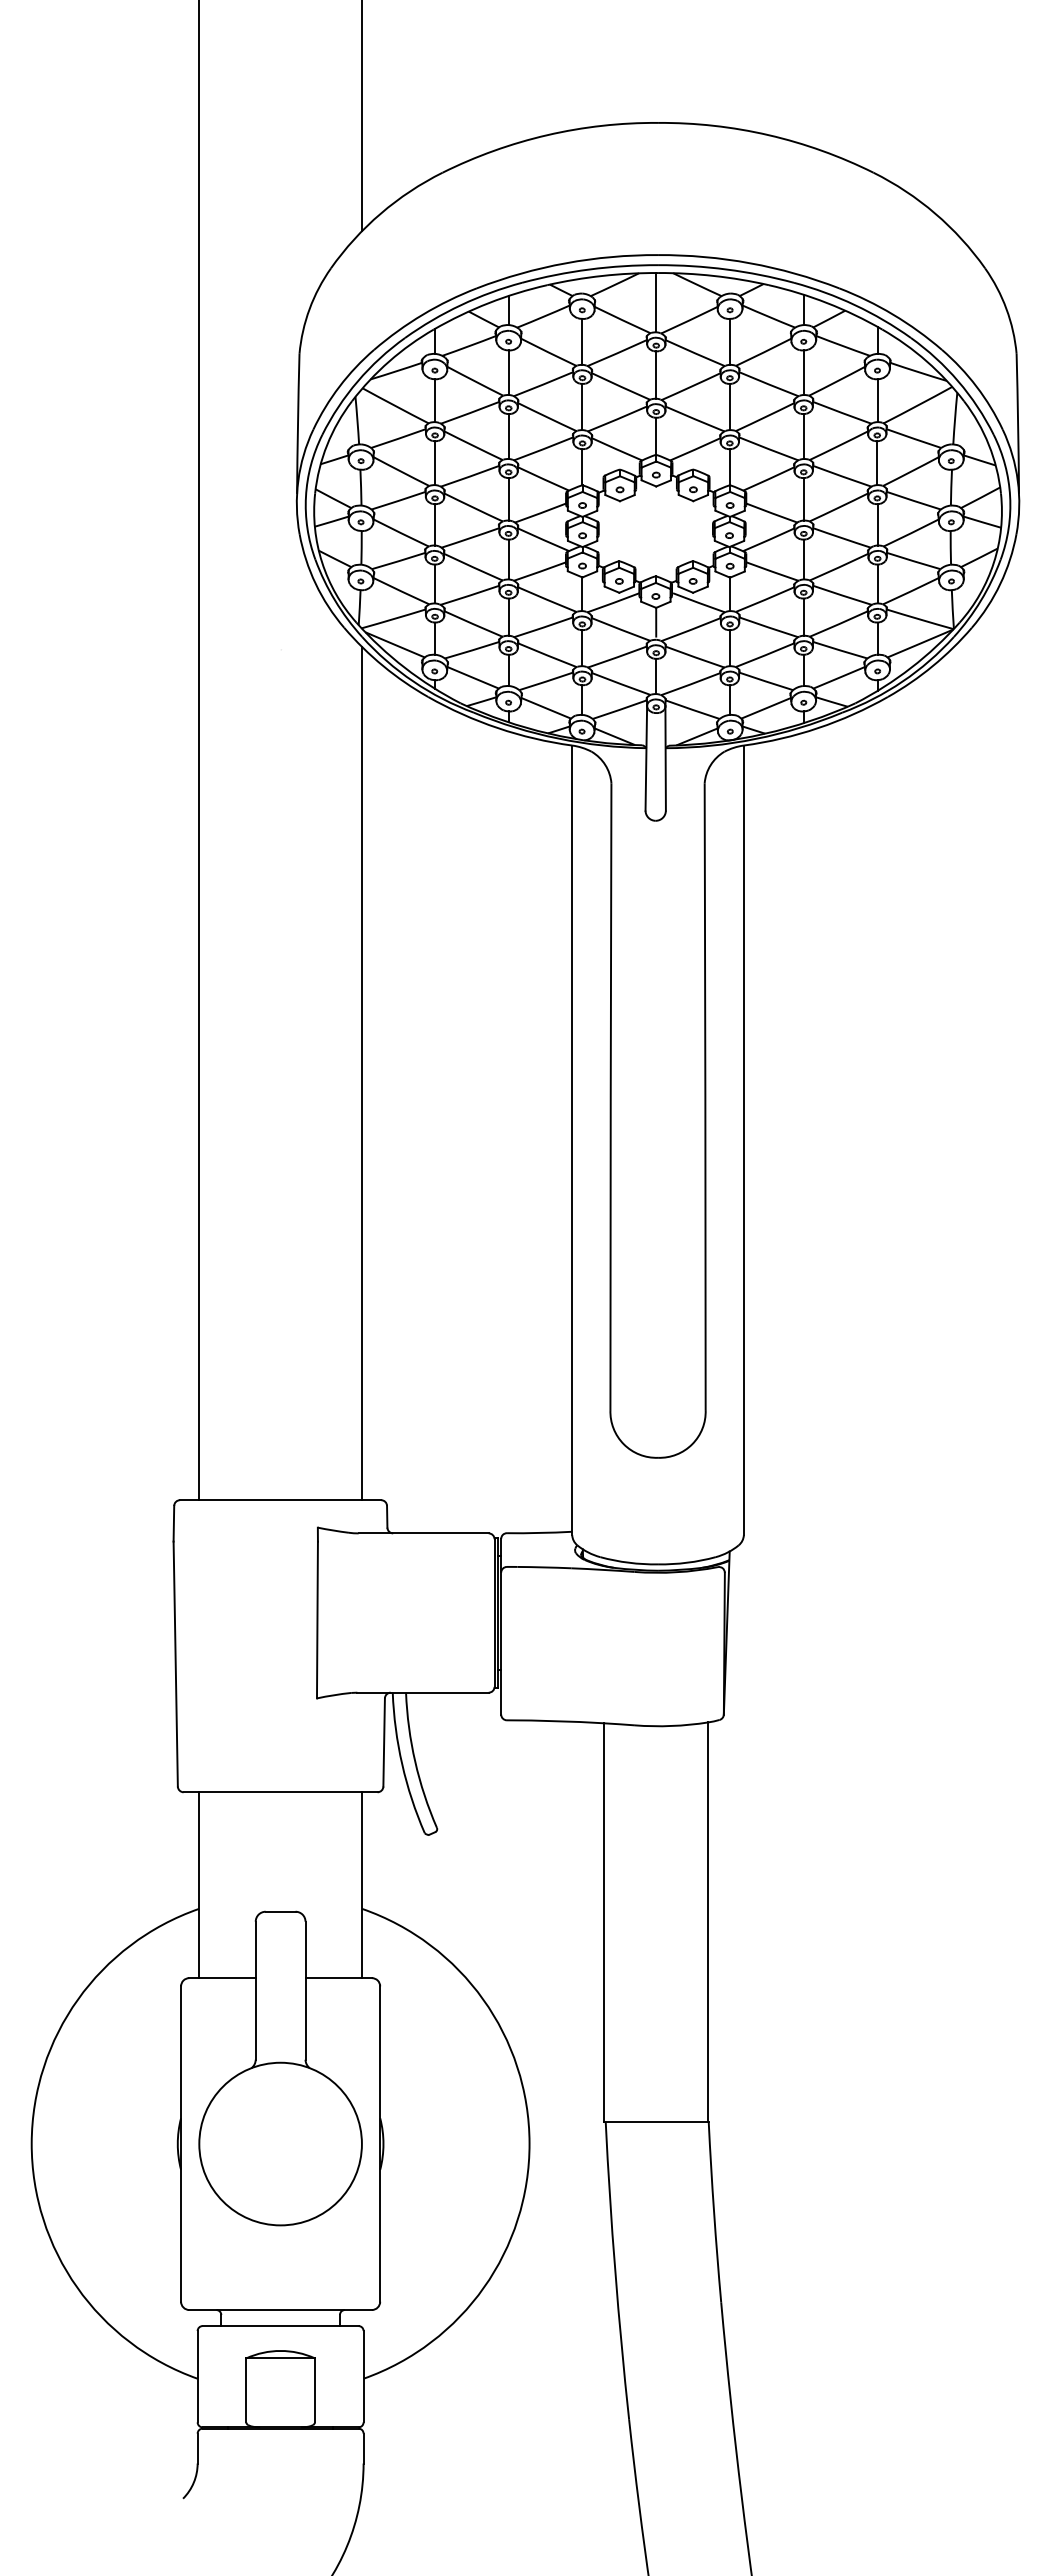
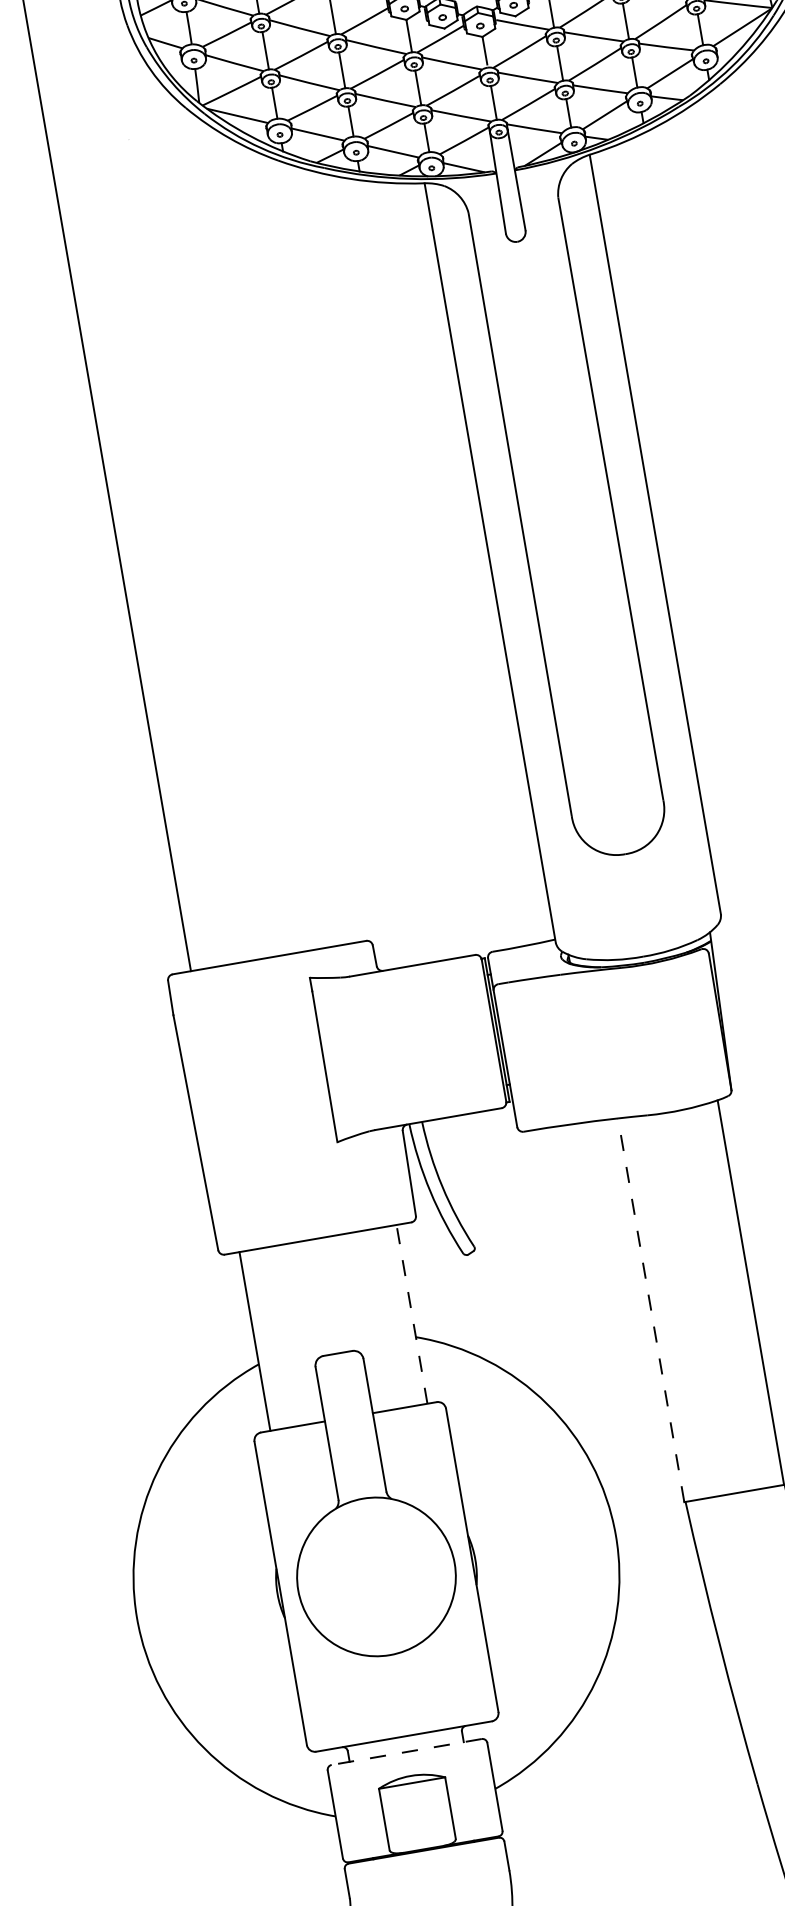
line: (362, 1073) -> (277, 533), removed
line: (362, 1885) -> (412, 1314), solid -> dashed
line: (604, 1922) -> (651, 1310), solid -> dashed
line: (280, 2326) -> (406, 1752), solid -> dashed

